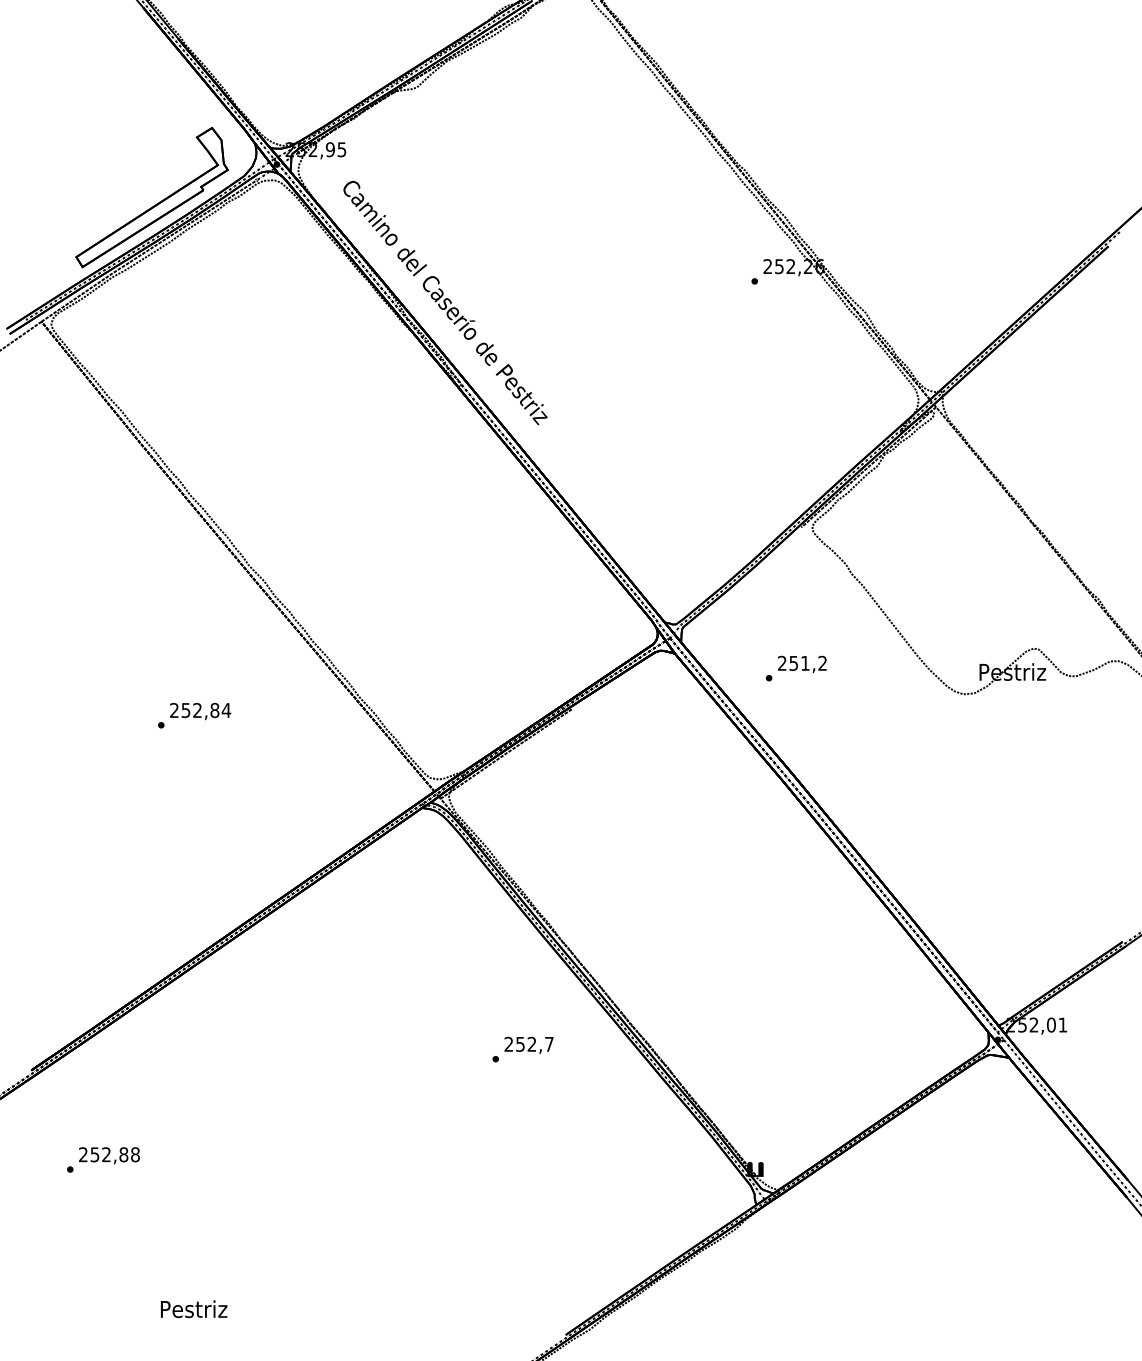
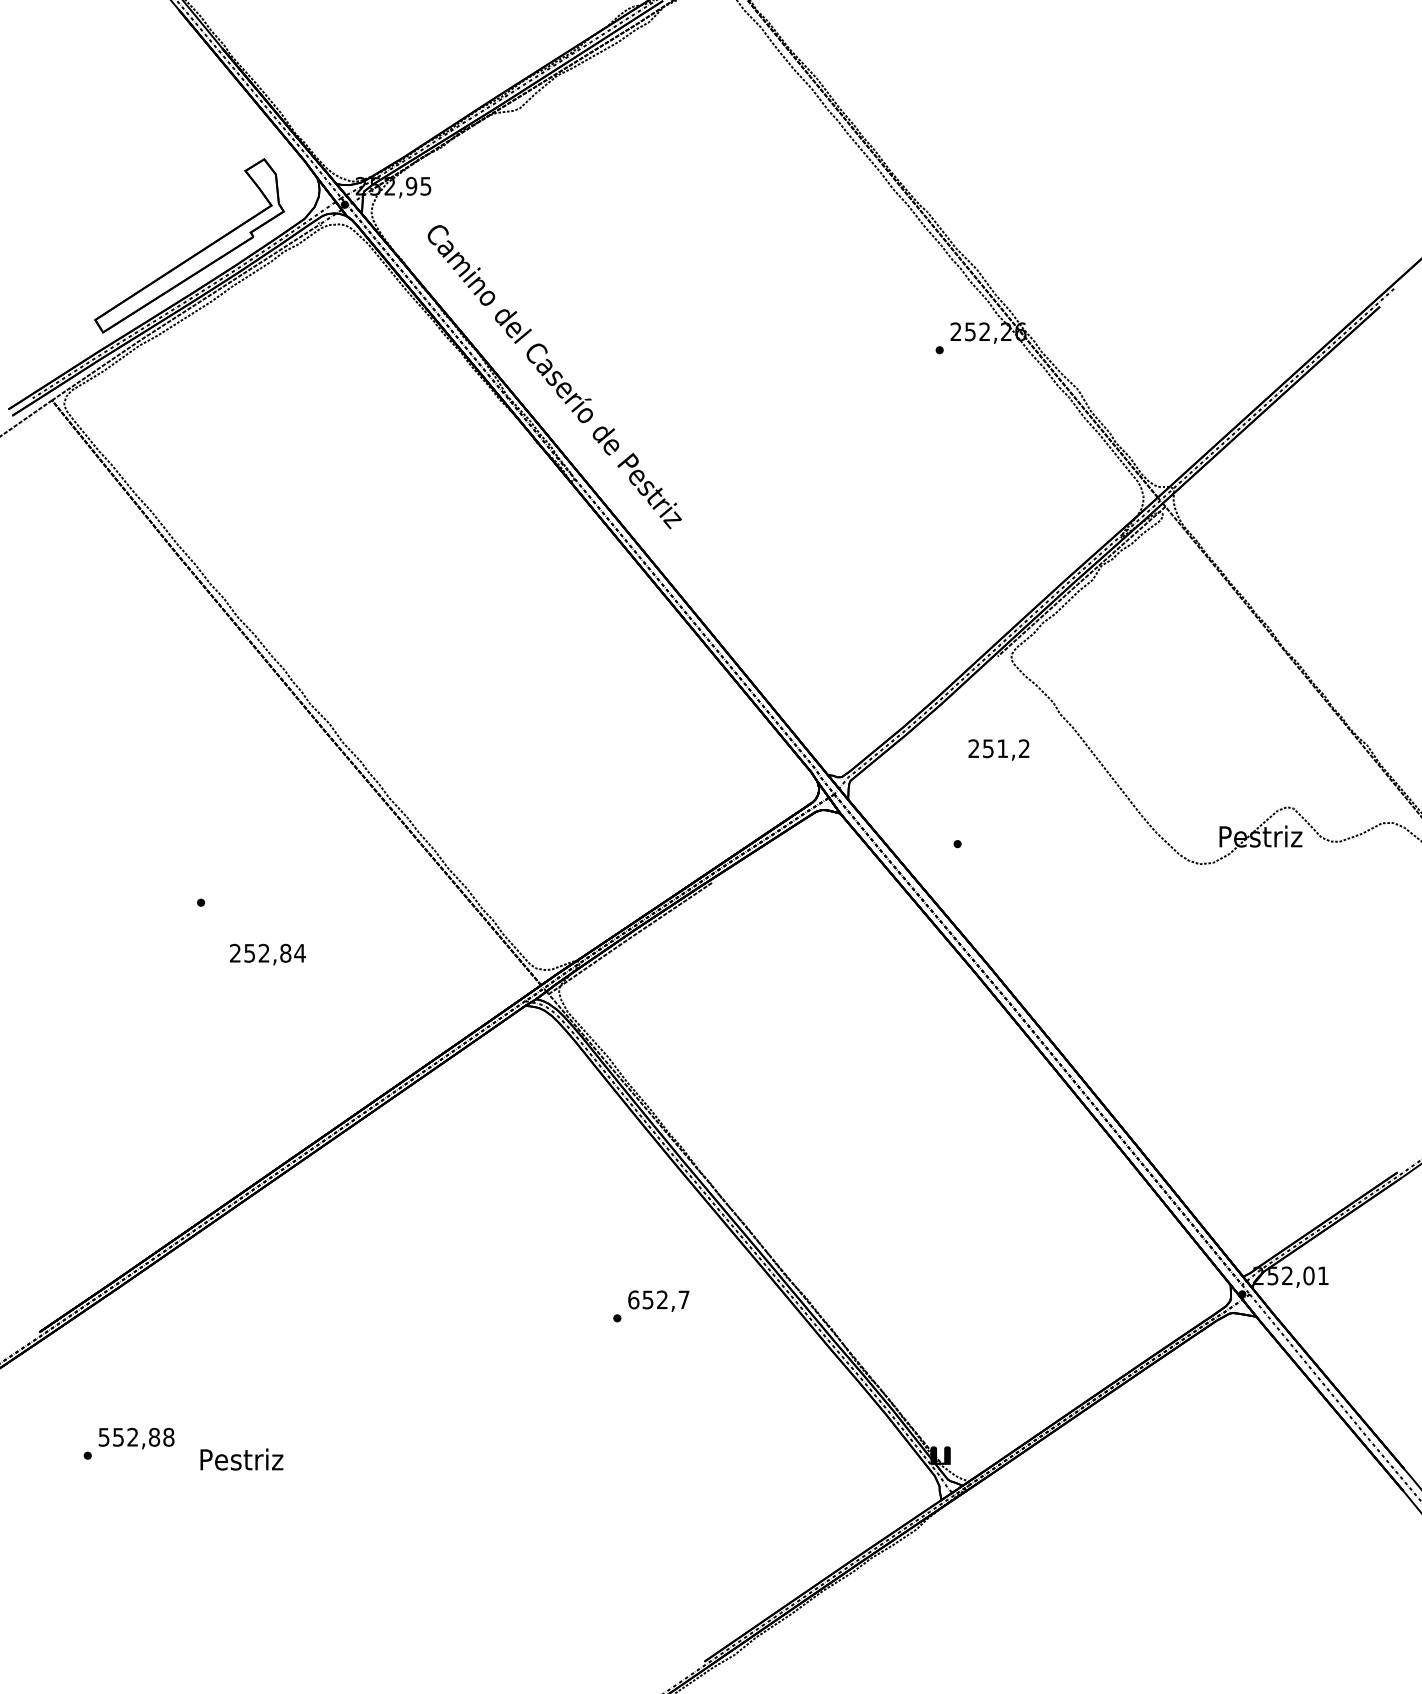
text: (801, 664) -> (998, 749), moved
text: (201, 711) -> (268, 954), moved
text: (508, 1044) -> (633, 1299), 252,7 -> 652,7
text: (82, 1154) -> (103, 1436), 252,88 -> 552,88
text: (193, 1309) -> (241, 1459), moved

